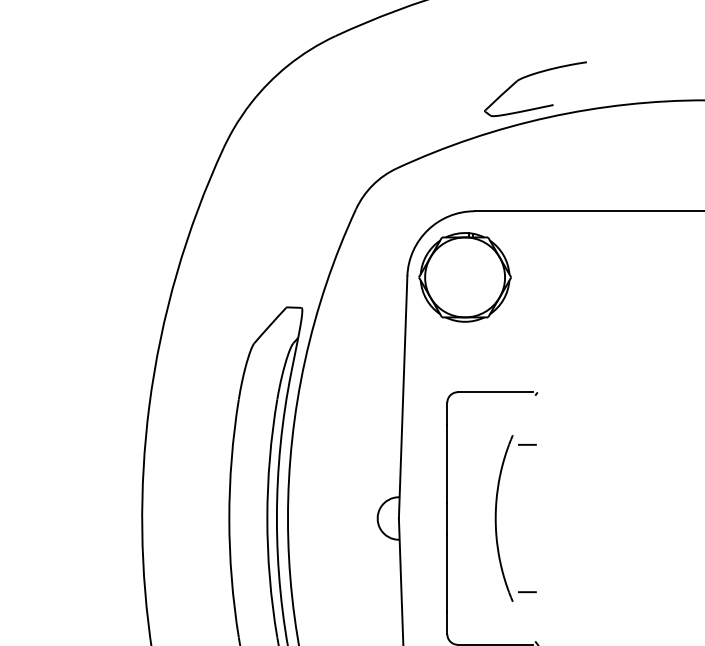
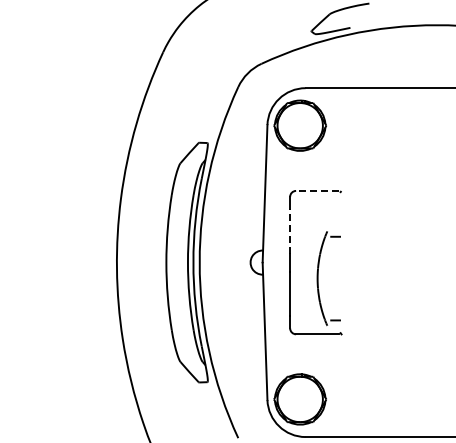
line: (493, 391) -> (316, 190), solid -> dashed
line: (447, 463) -> (290, 231), solid -> dashed
part: (497, 518) -> (318, 278), moved

